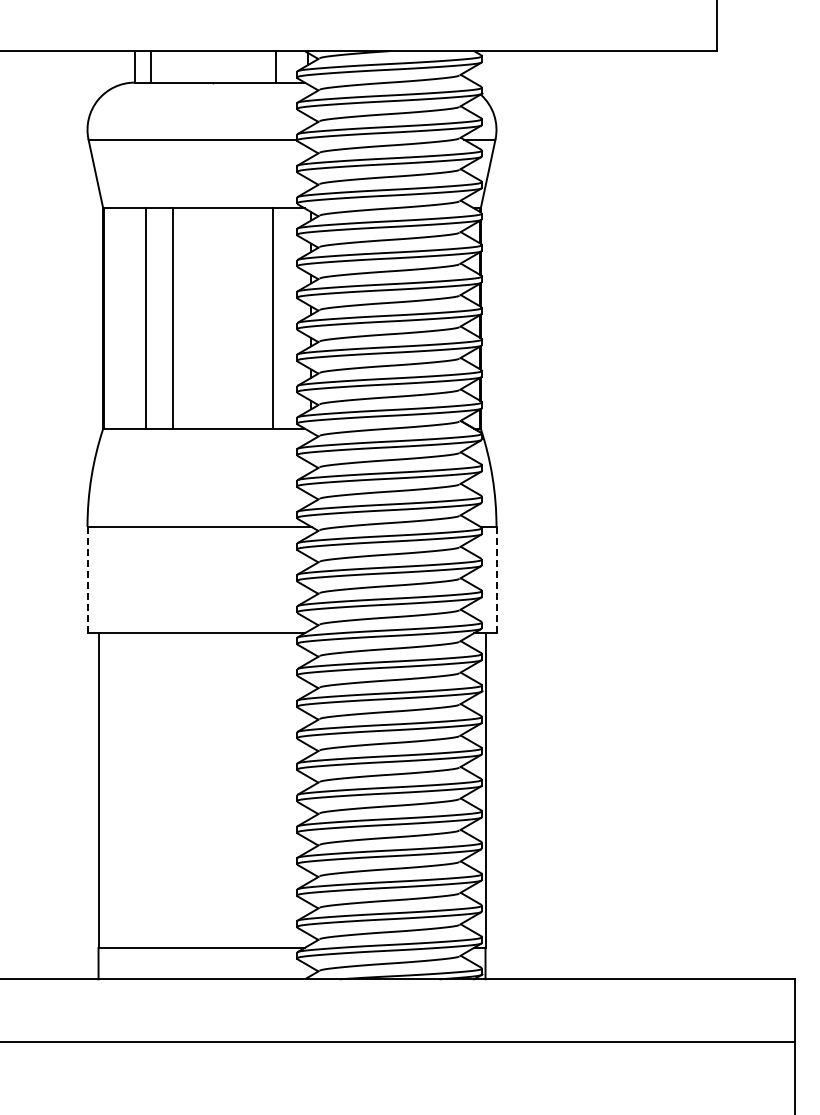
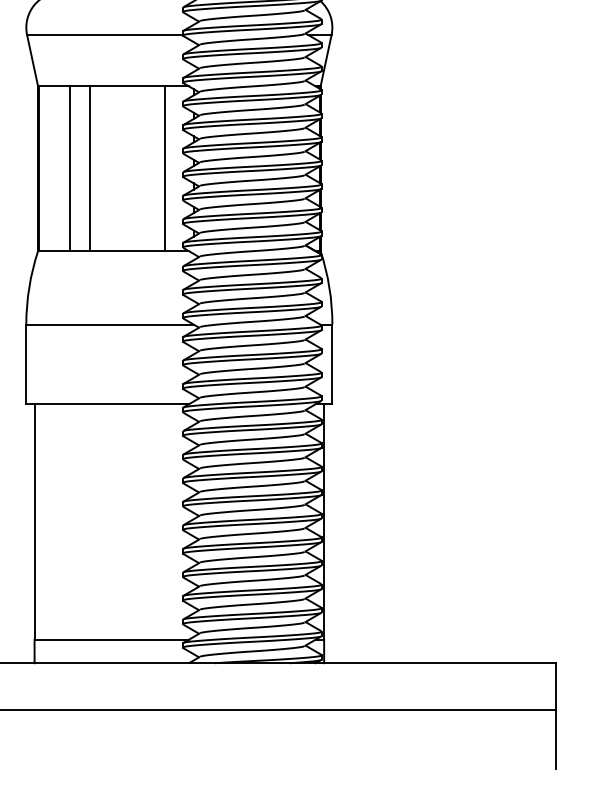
line: (496, 579) -> (332, 364), dashed -> solid
line: (87, 580) -> (26, 364), dashed -> solid

